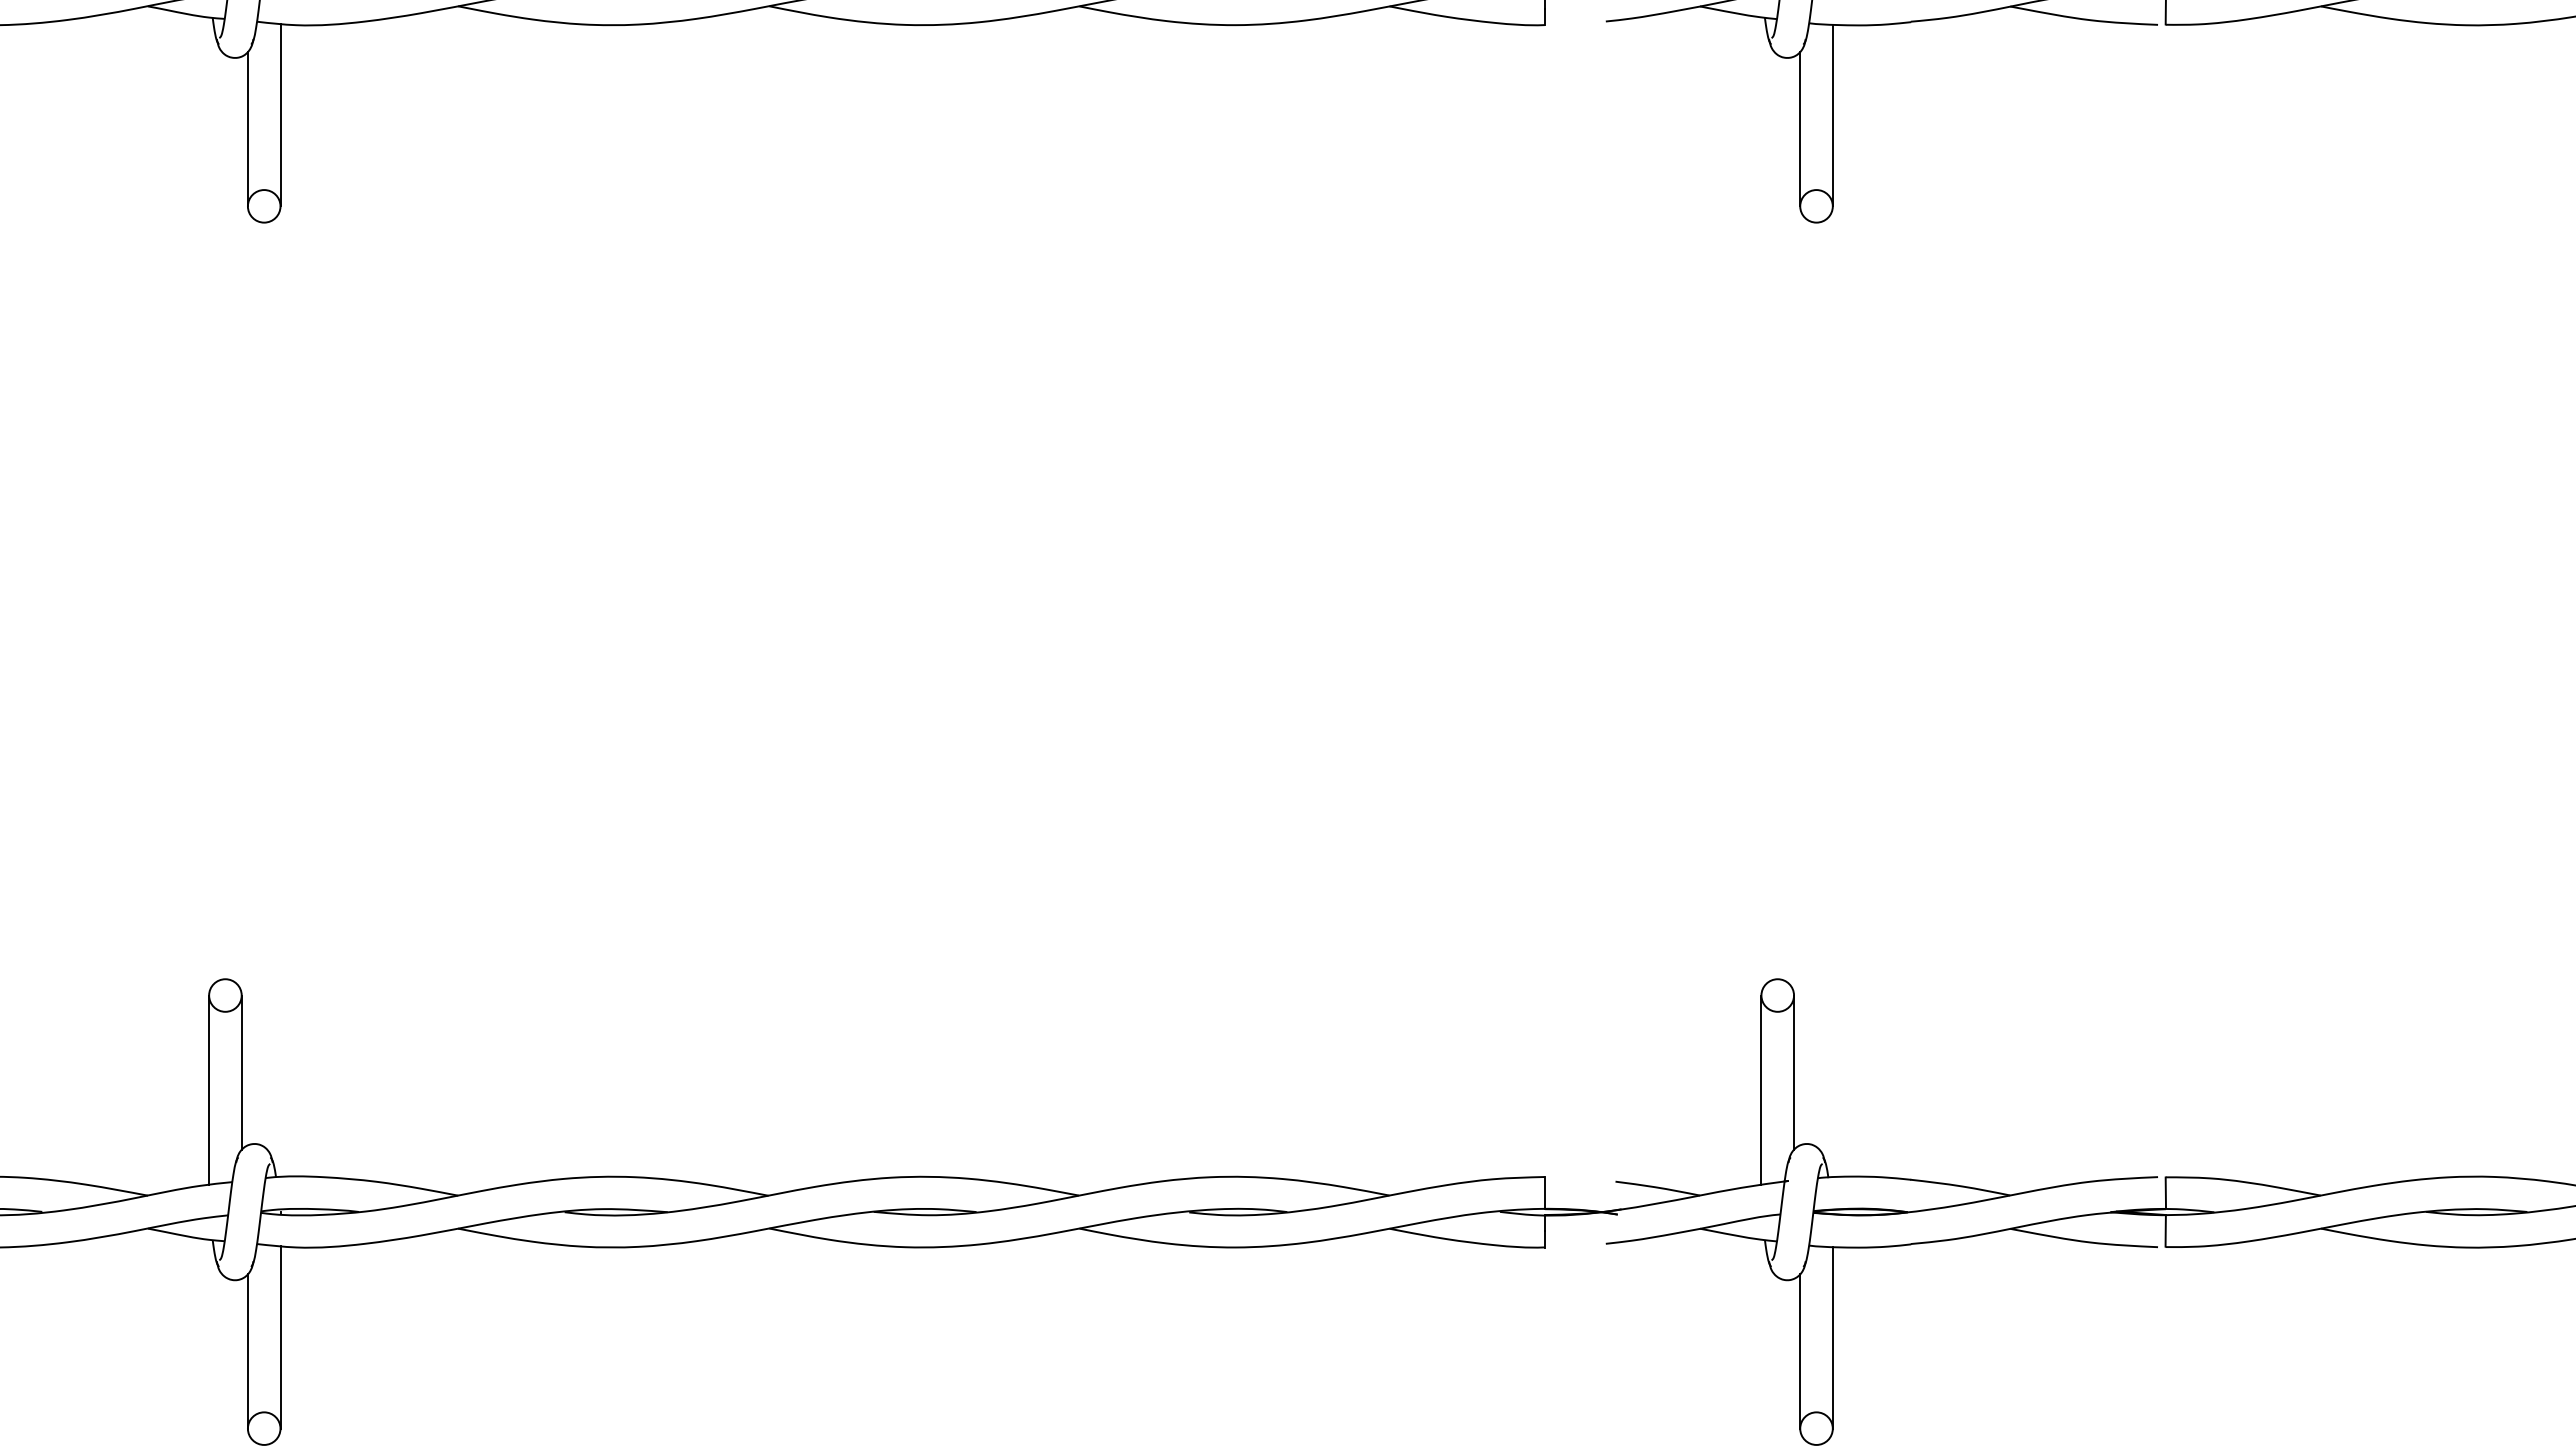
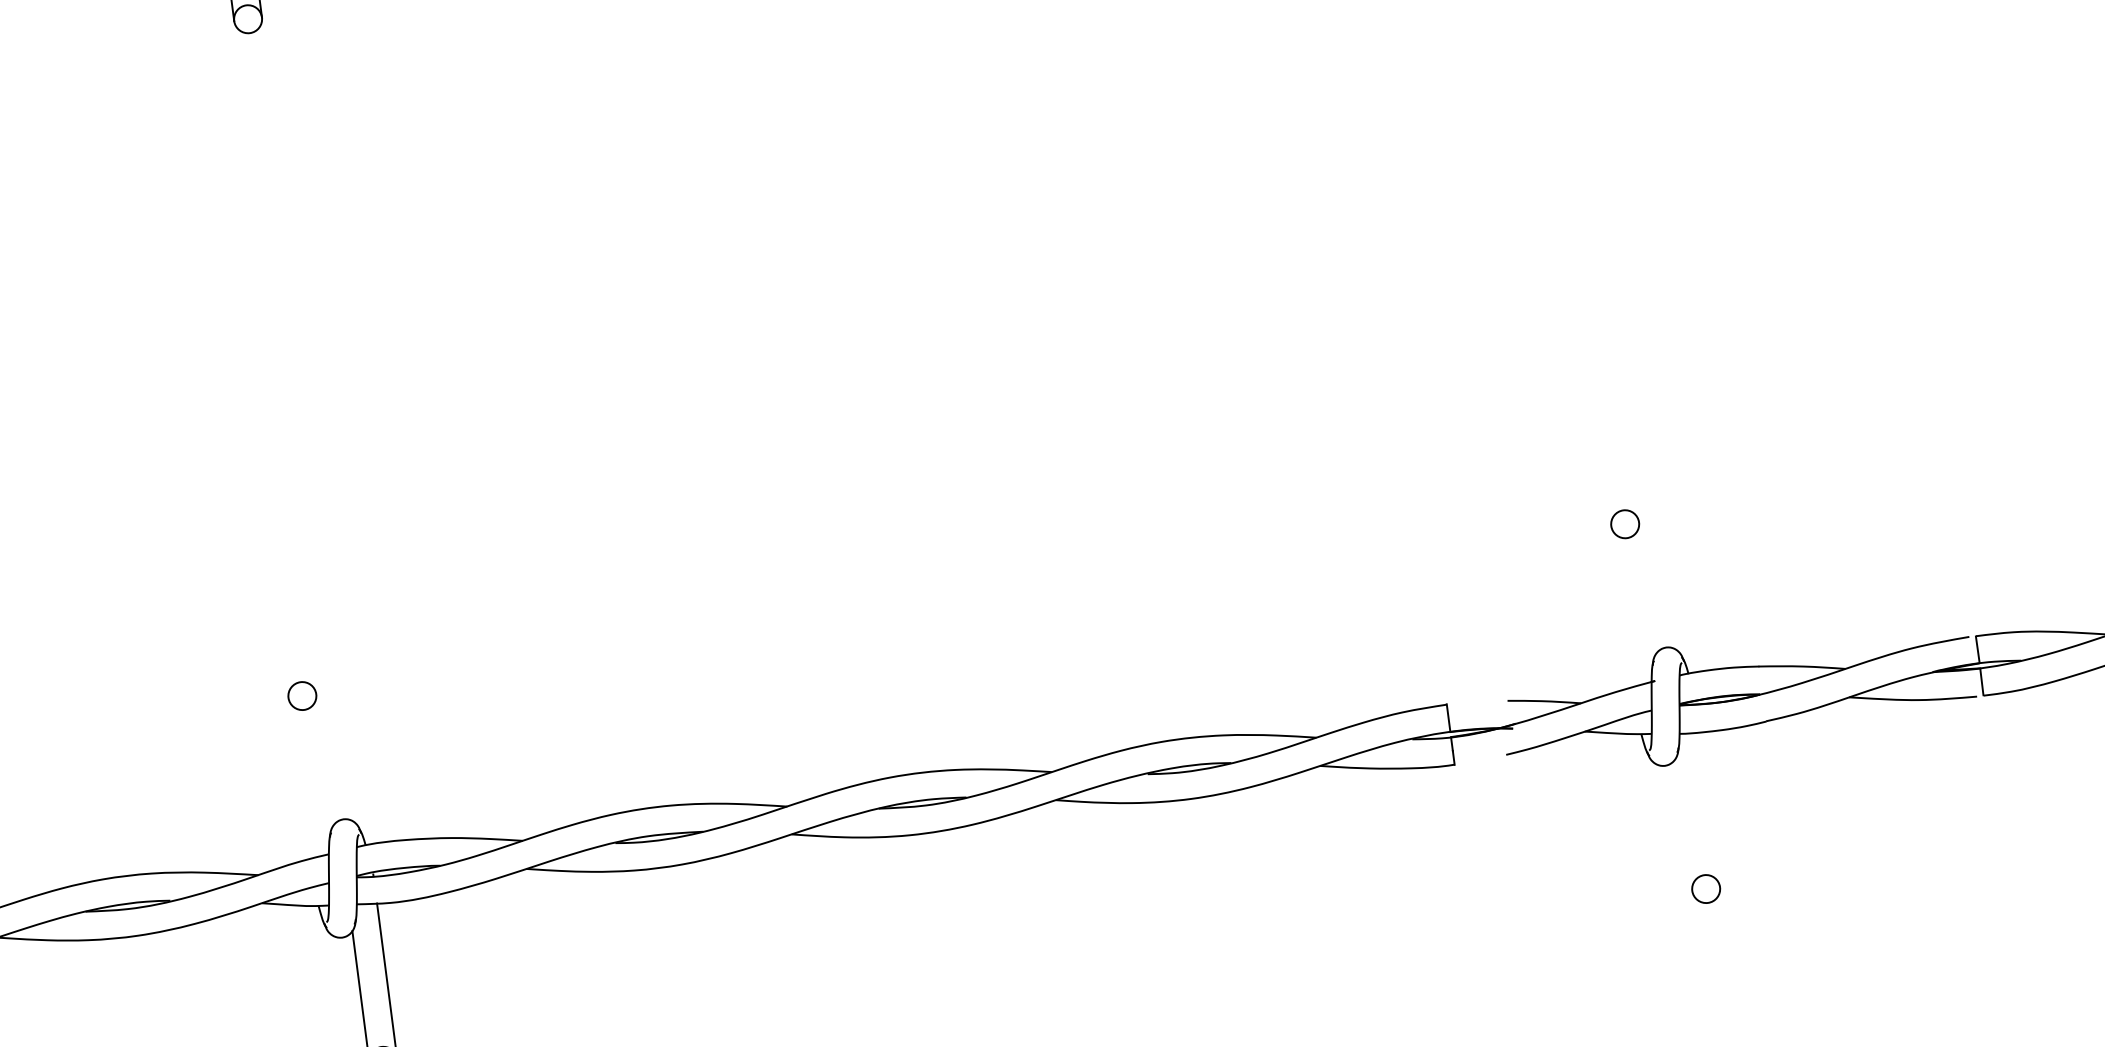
line: (241, 1072) -> (324, 759), removed
line: (1794, 1072) -> (1647, 588), removed
line: (209, 1089) -> (299, 777), removed
line: (1761, 1089) -> (1621, 606), removed
line: (1832, 1337) -> (1709, 809), removed
line: (1800, 1351) -> (1683, 825), removed

